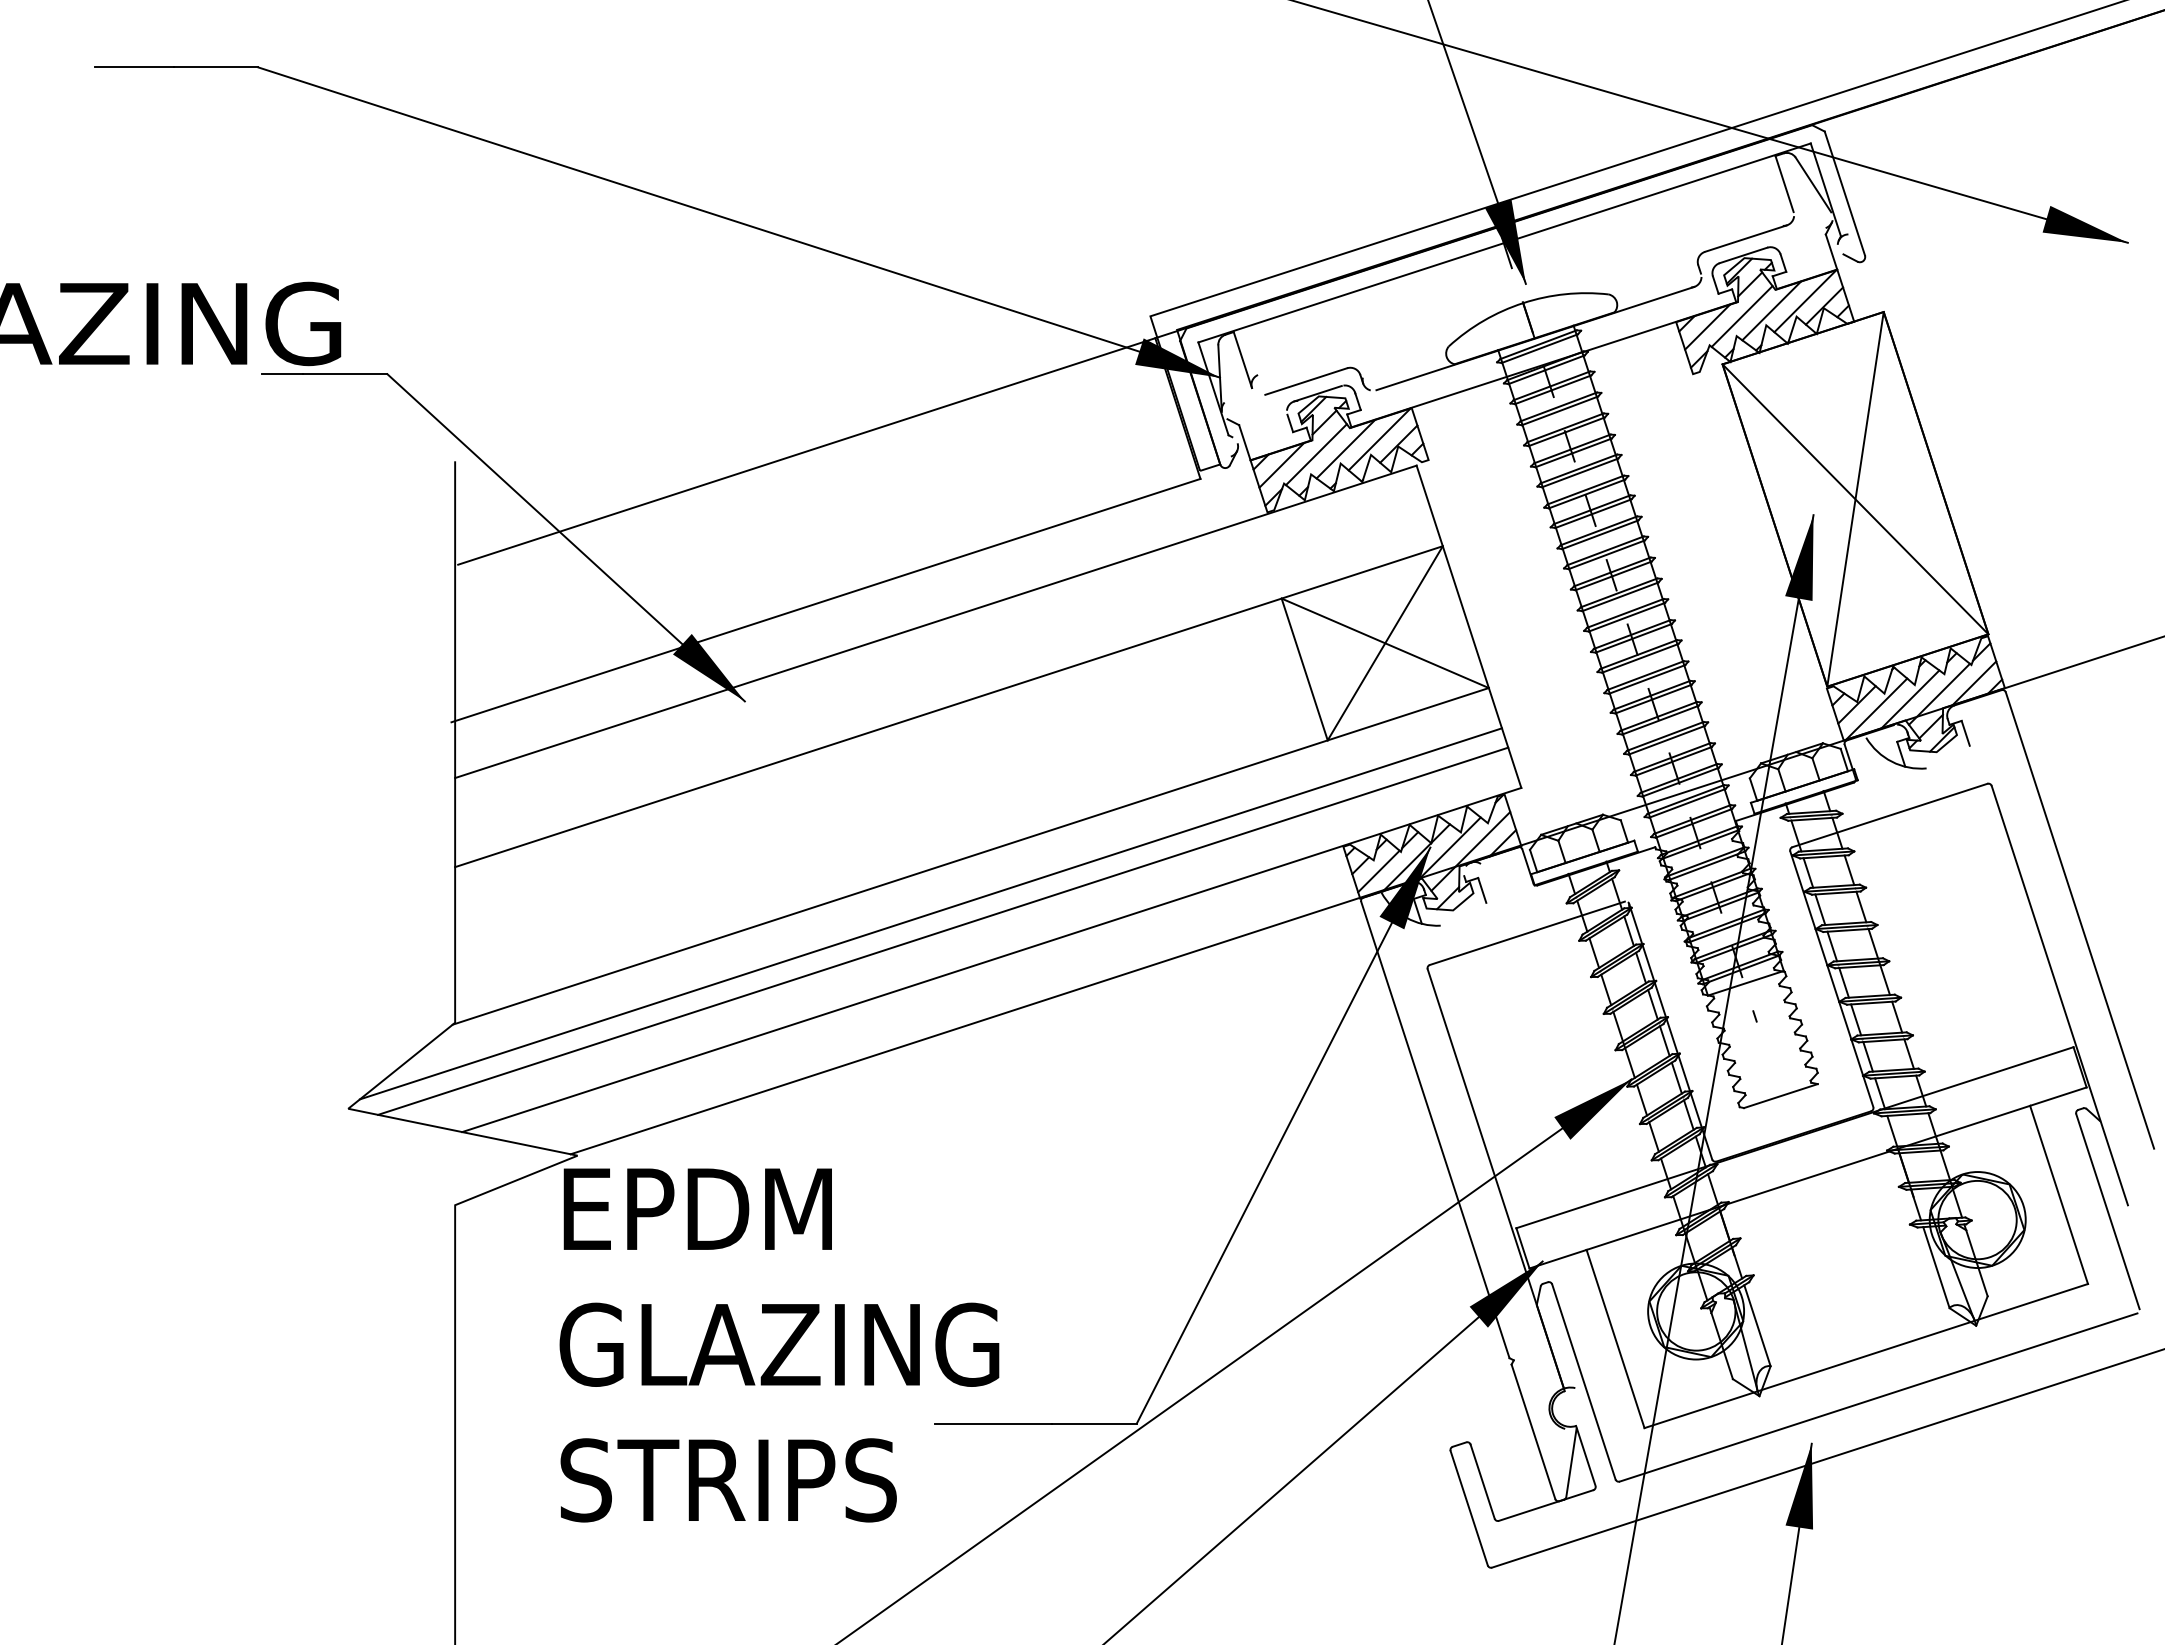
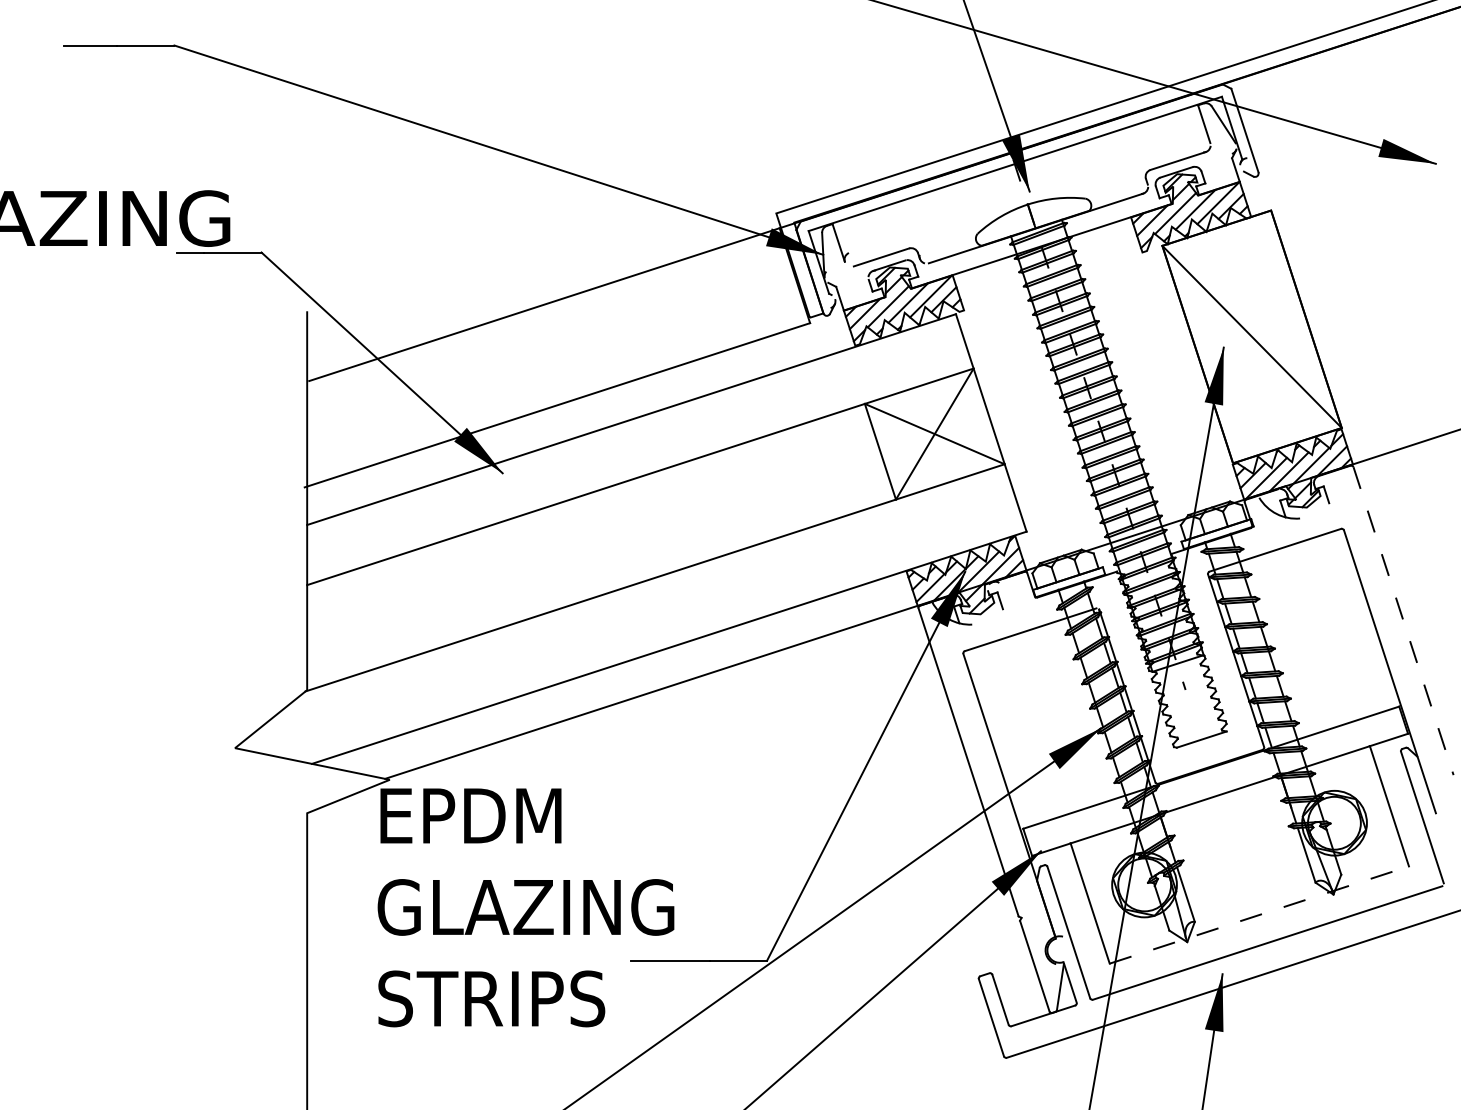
line: (1856, 498) -> (1252, 336), removed
line: (929, 913) -> (627, 616), removed
line: (2079, 921) -> (1403, 621), solid -> dashed
line: (943, 931) -> (636, 628), removed
line: (1866, 1355) -> (1259, 914), solid -> dashed

